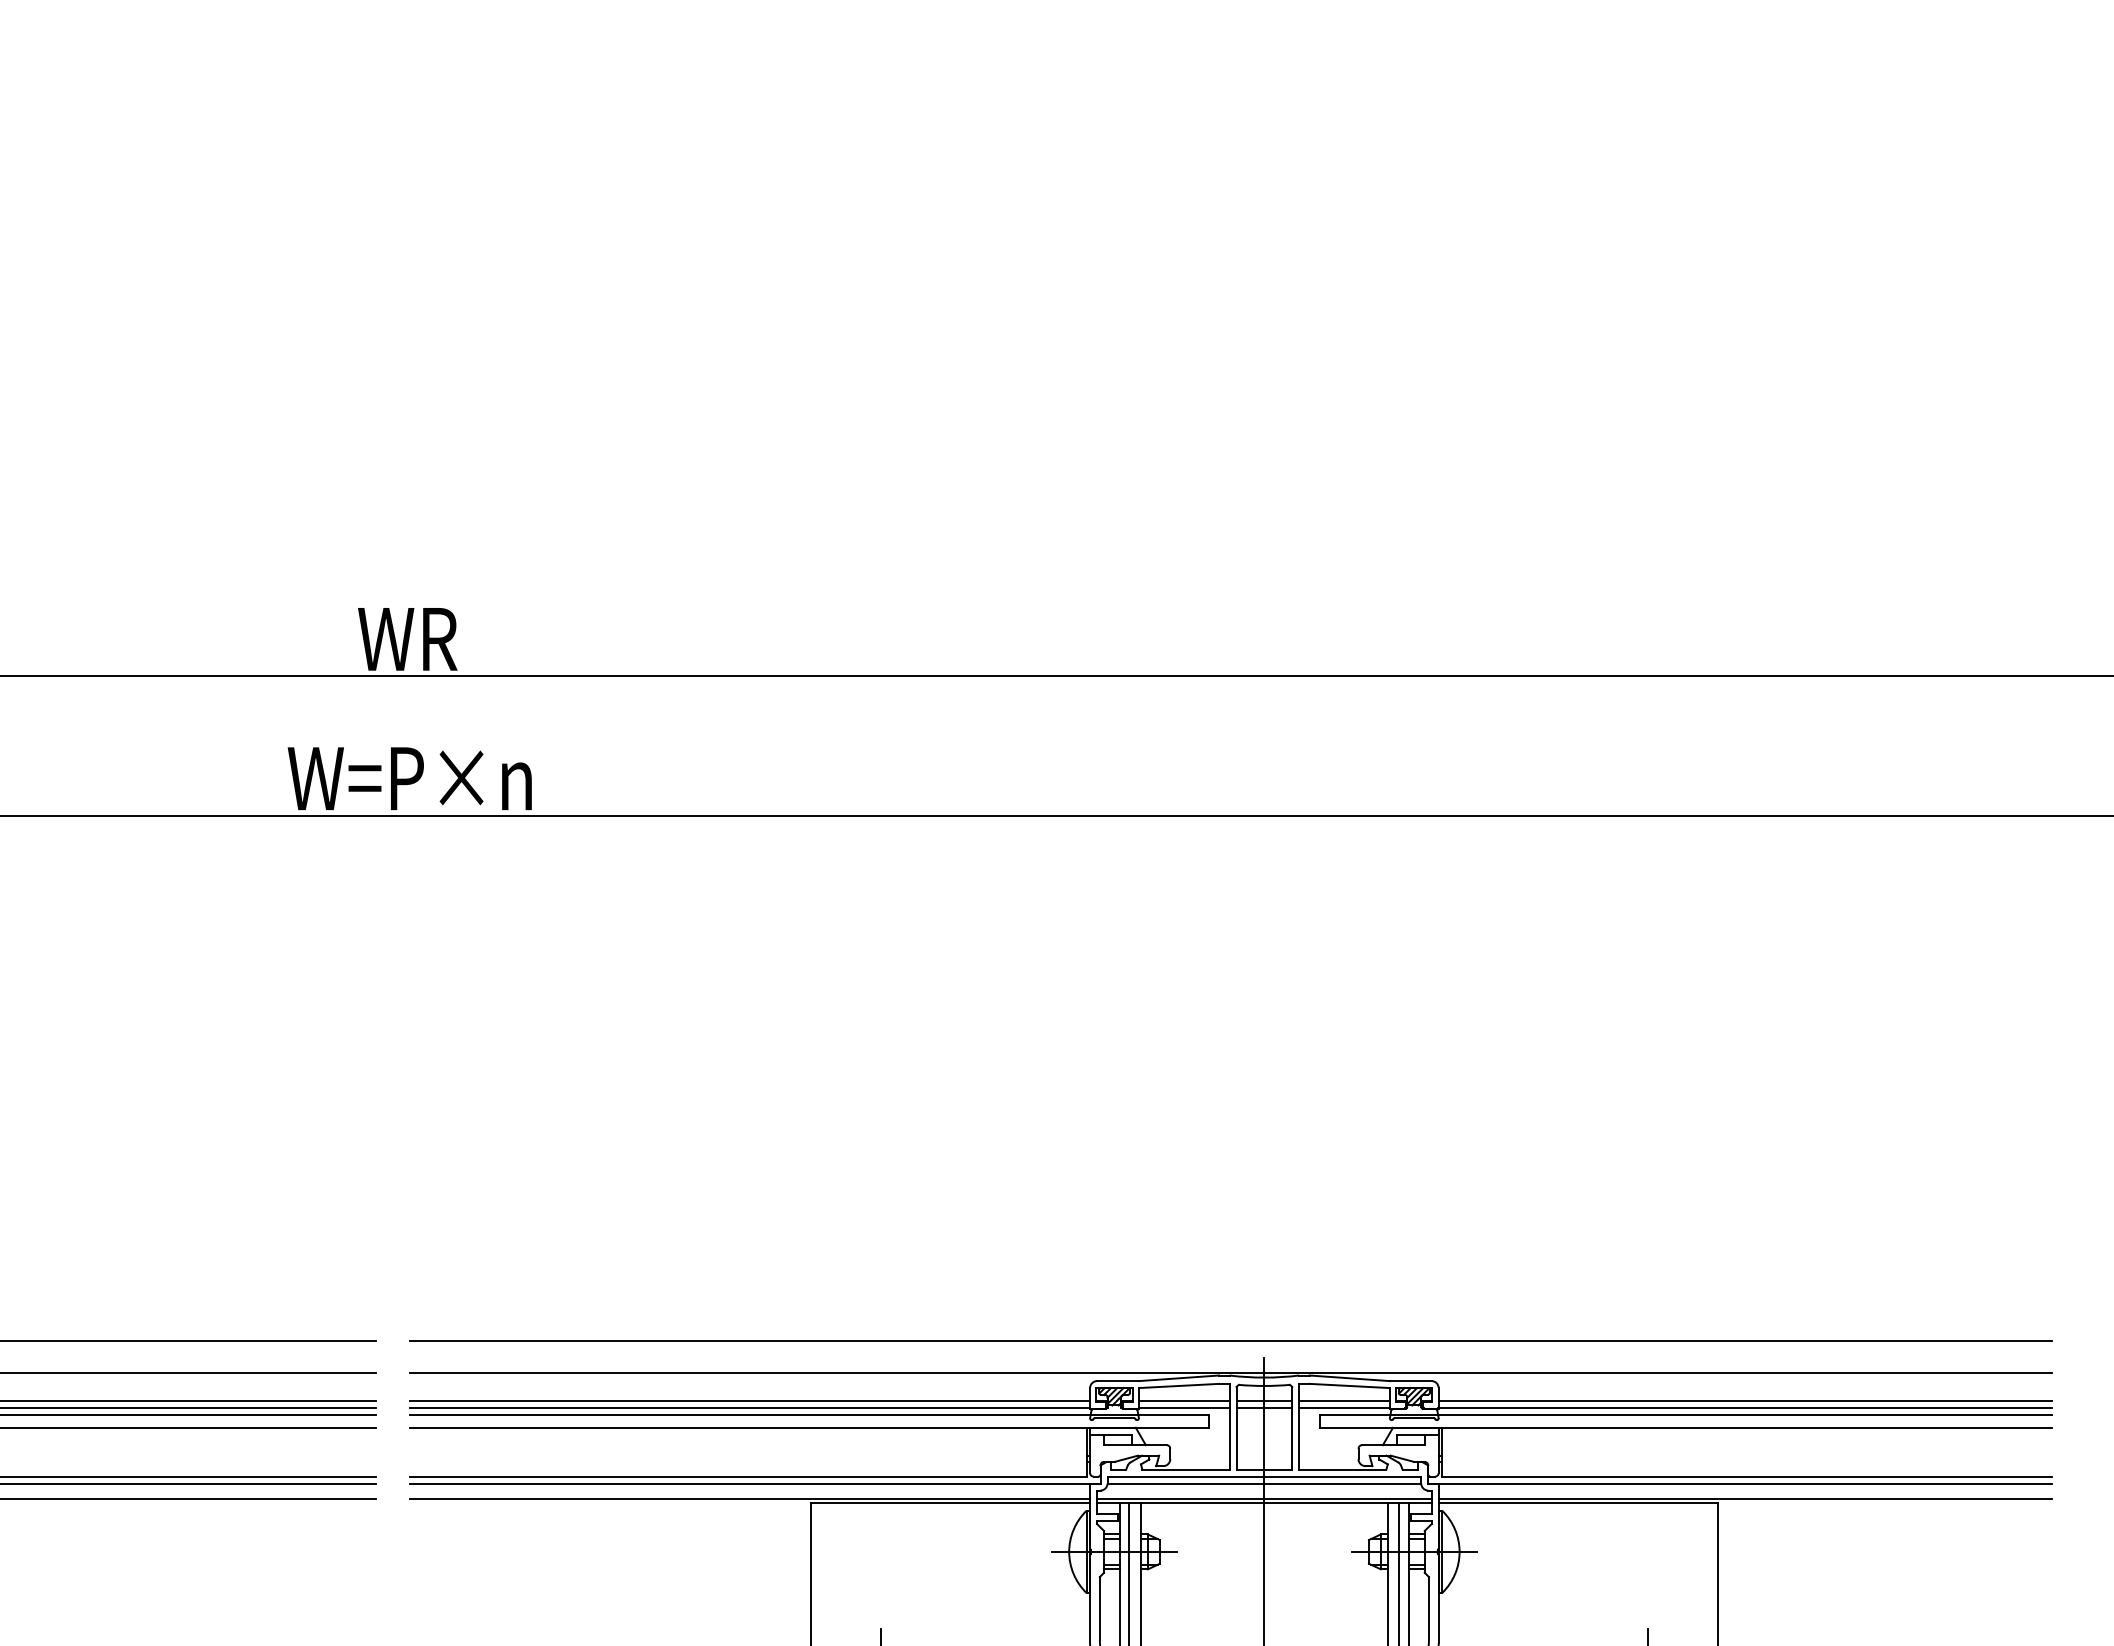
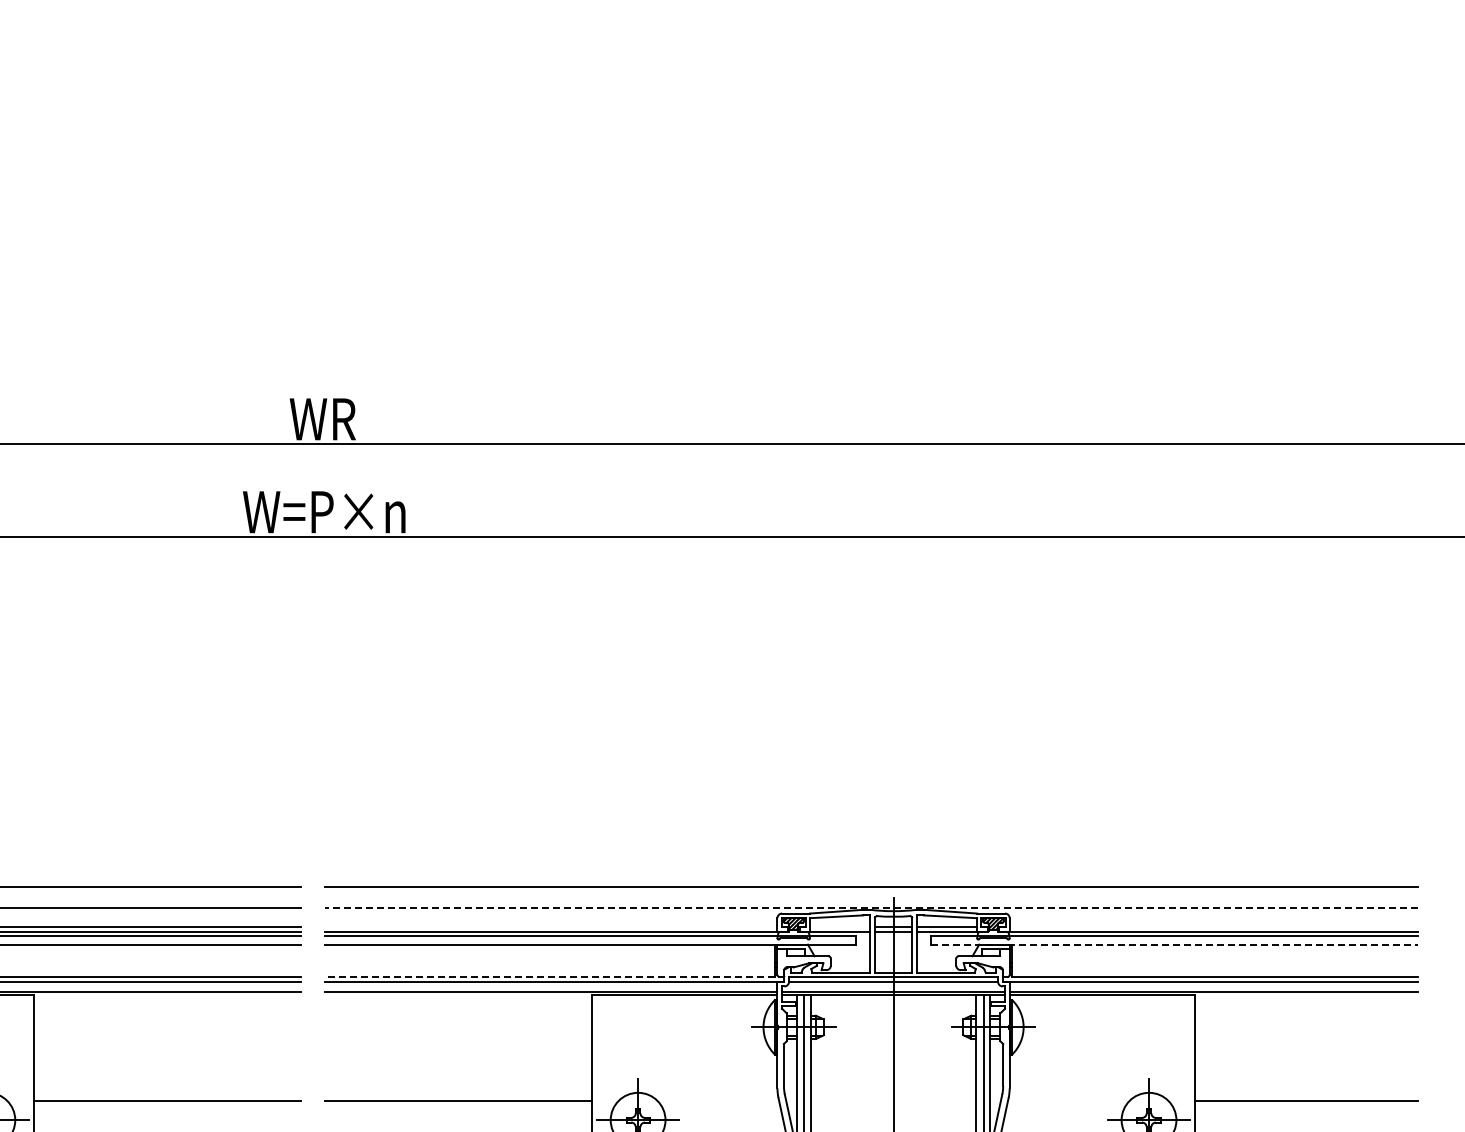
line: (1231, 1373) -> (871, 908), solid -> dashed
line: (749, 1402) -> (550, 927), removed
line: (1183, 1402) -> (839, 927), removed
line: (1744, 1402) -> (1213, 927), removed
line: (1686, 1427) -> (1174, 944), solid -> dashed
line: (747, 1477) -> (549, 977), solid -> dashed

